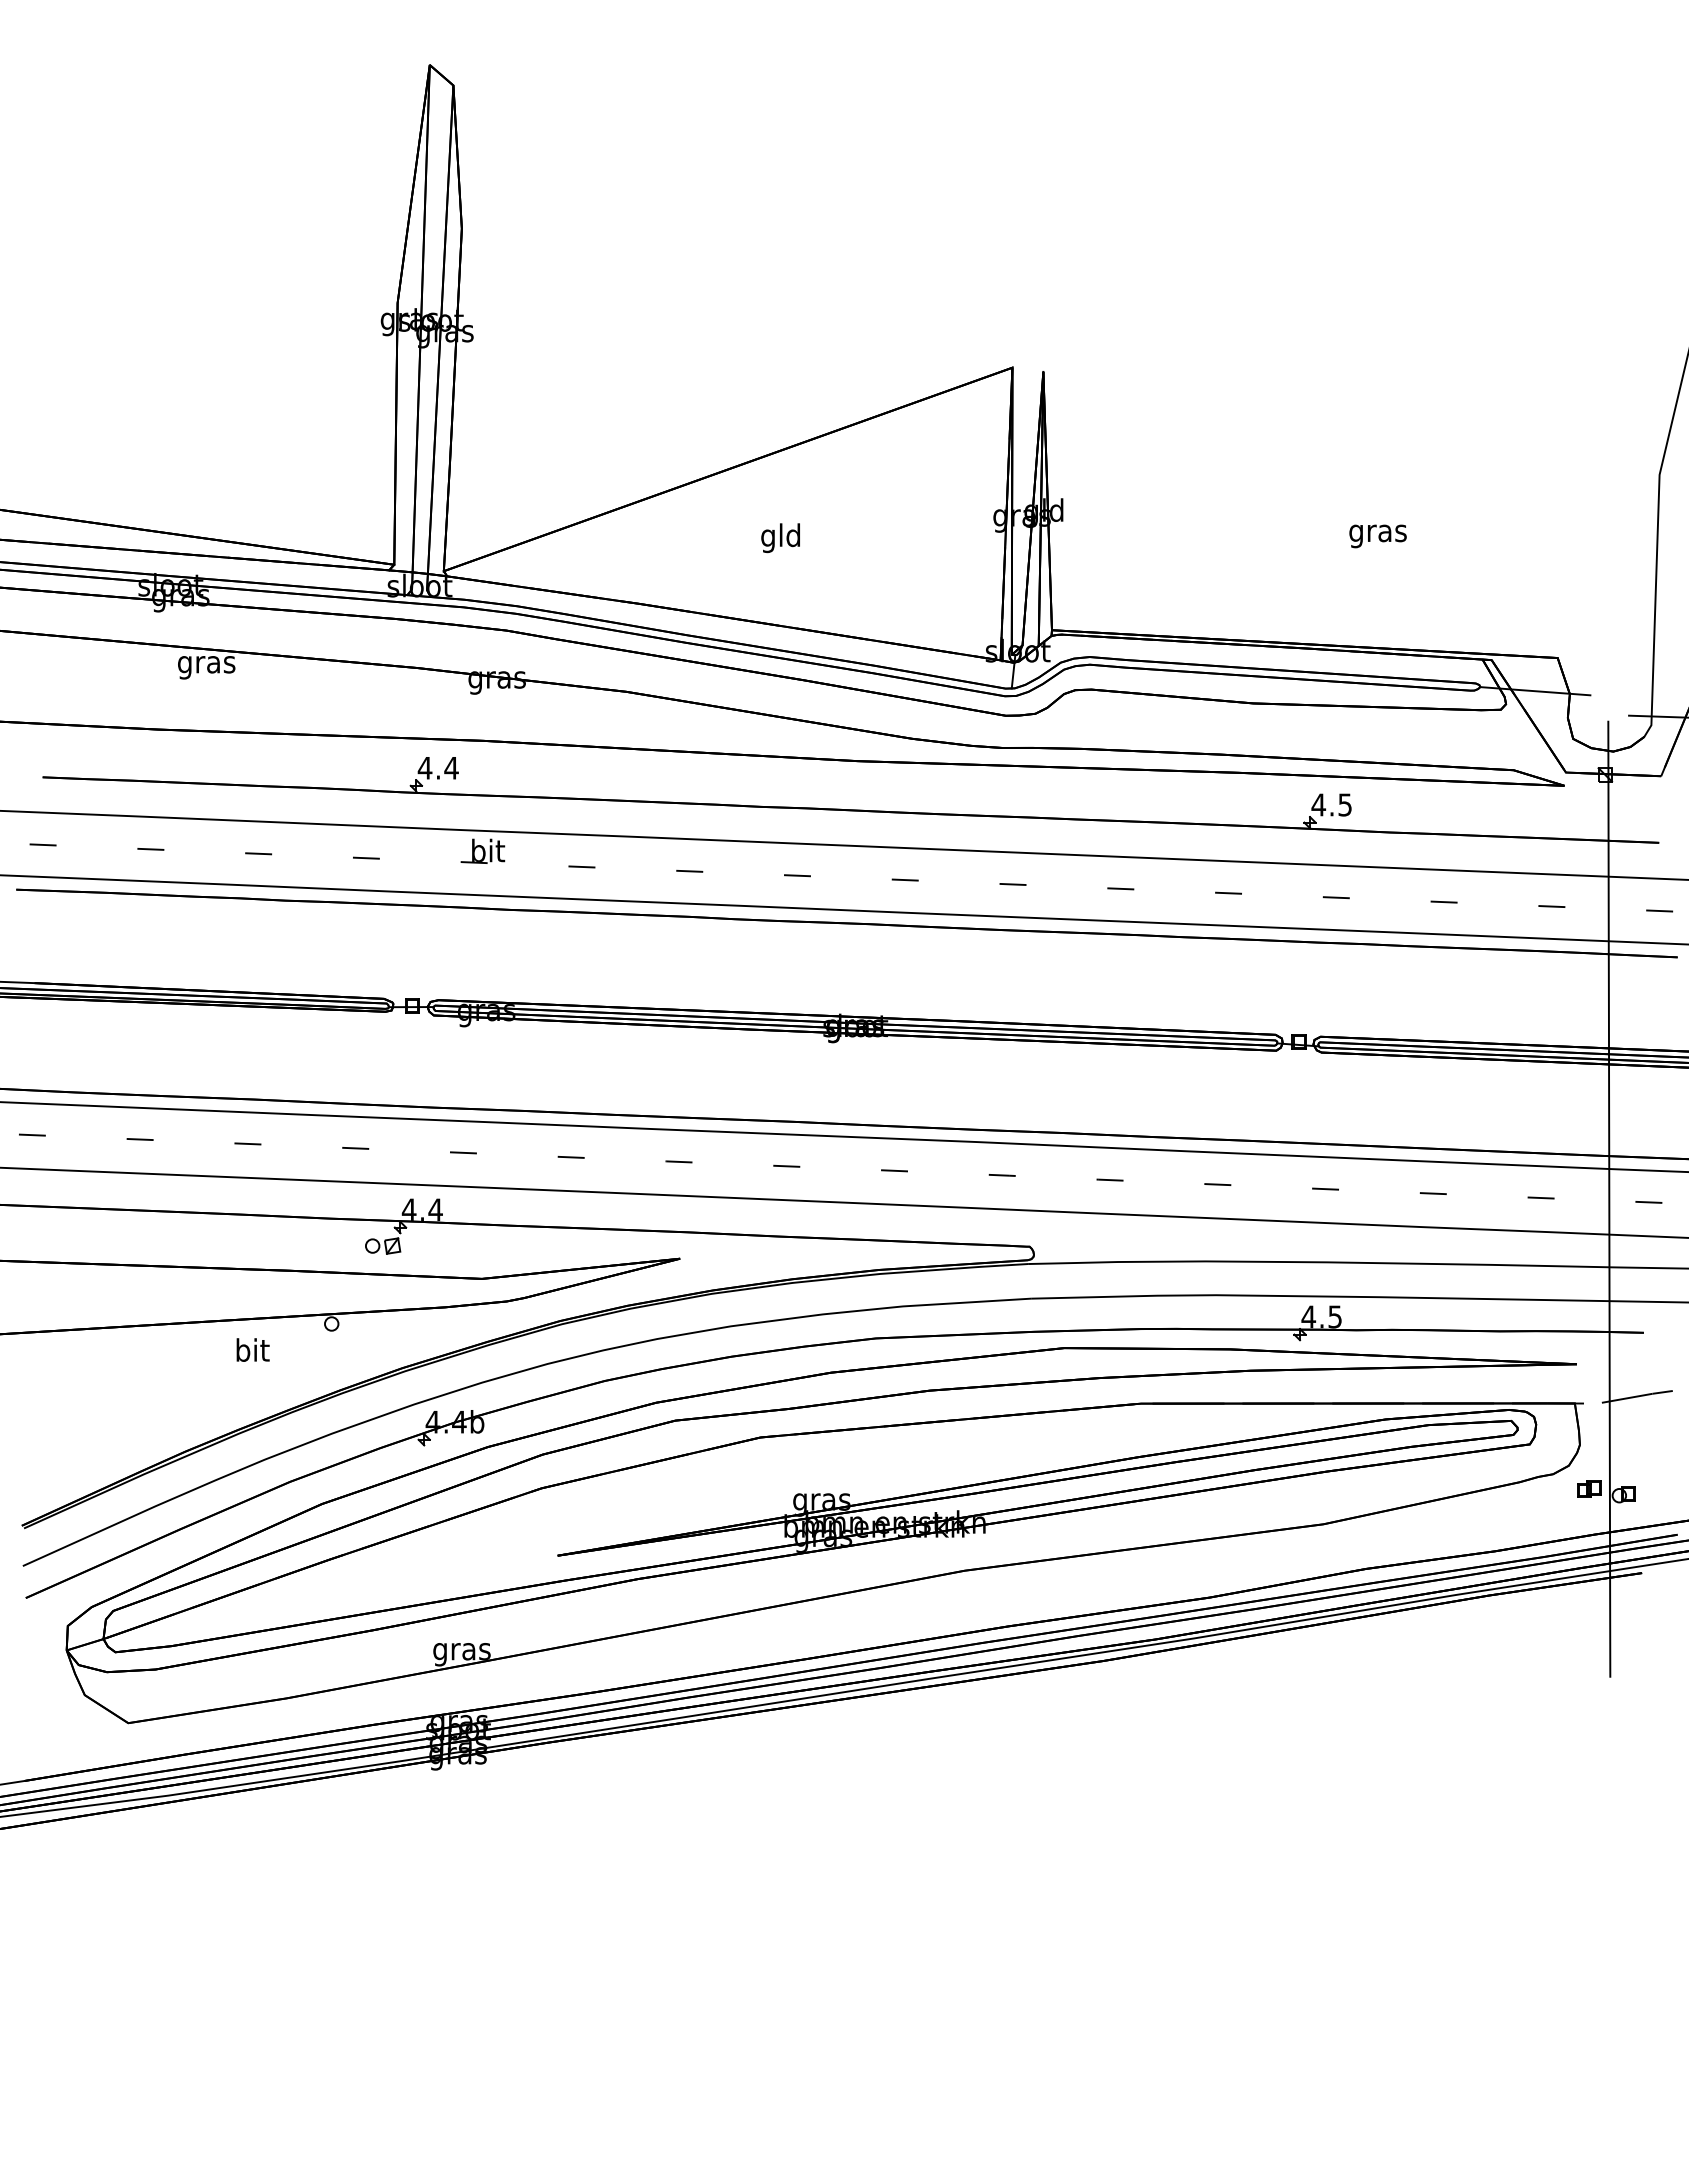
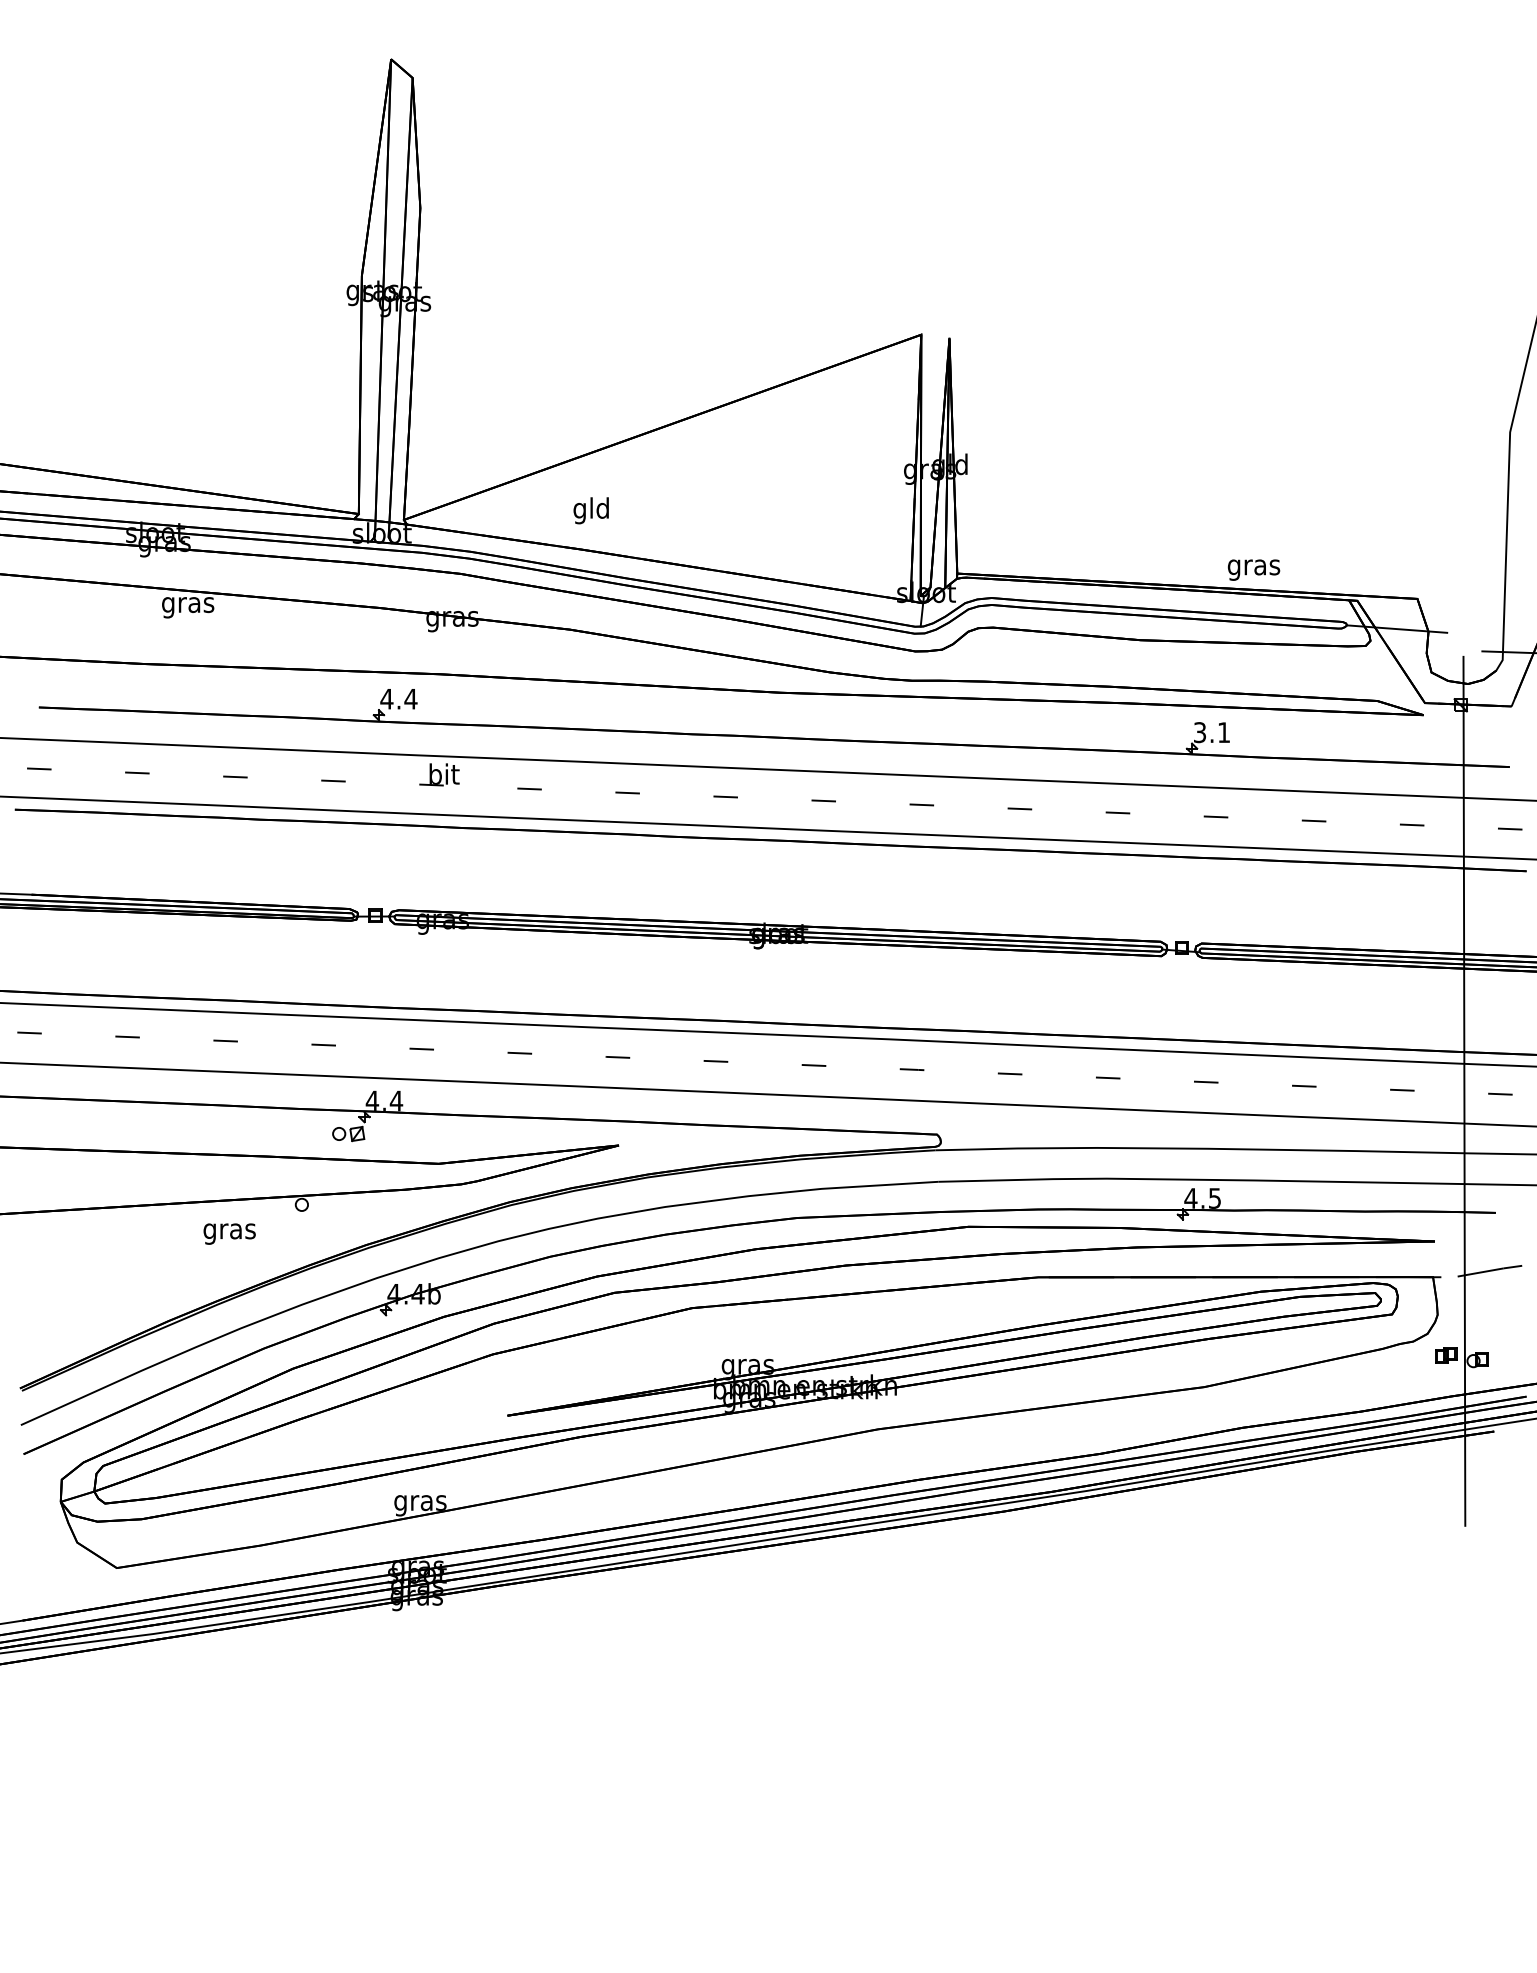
text: (1377, 536) -> (1253, 570), moved
text: (780, 538) -> (591, 511), moved
text: (1331, 804) -> (1211, 732), 4.5 -> 3.1
text: (252, 1352) -> (229, 1230), bit -> gras

